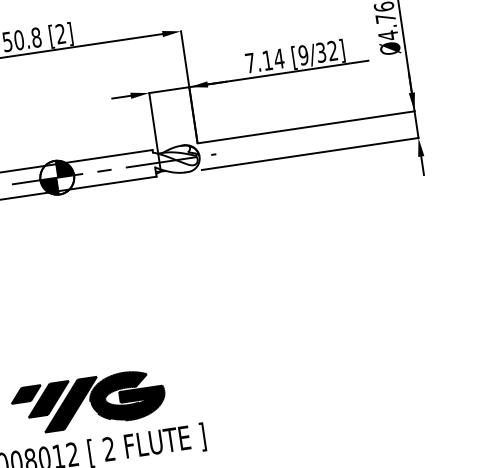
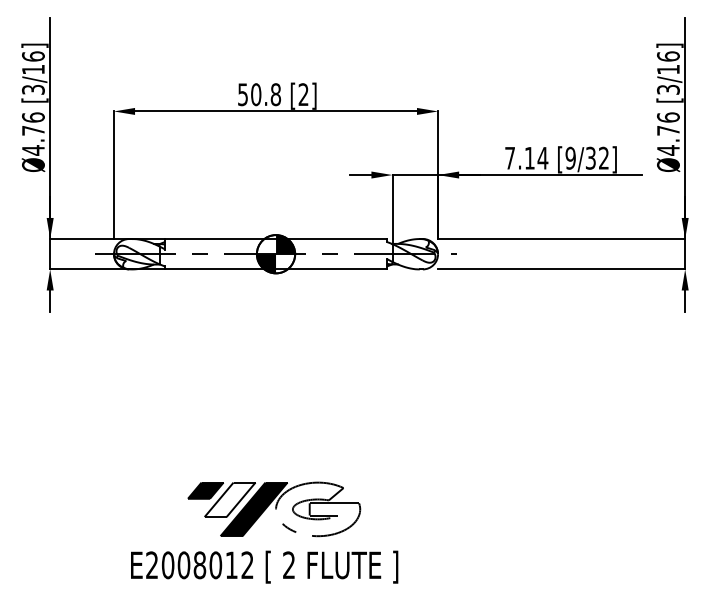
fill: (127, 396) -> (318, 509), removed
fill: (48, 399) -> (229, 499), removed

